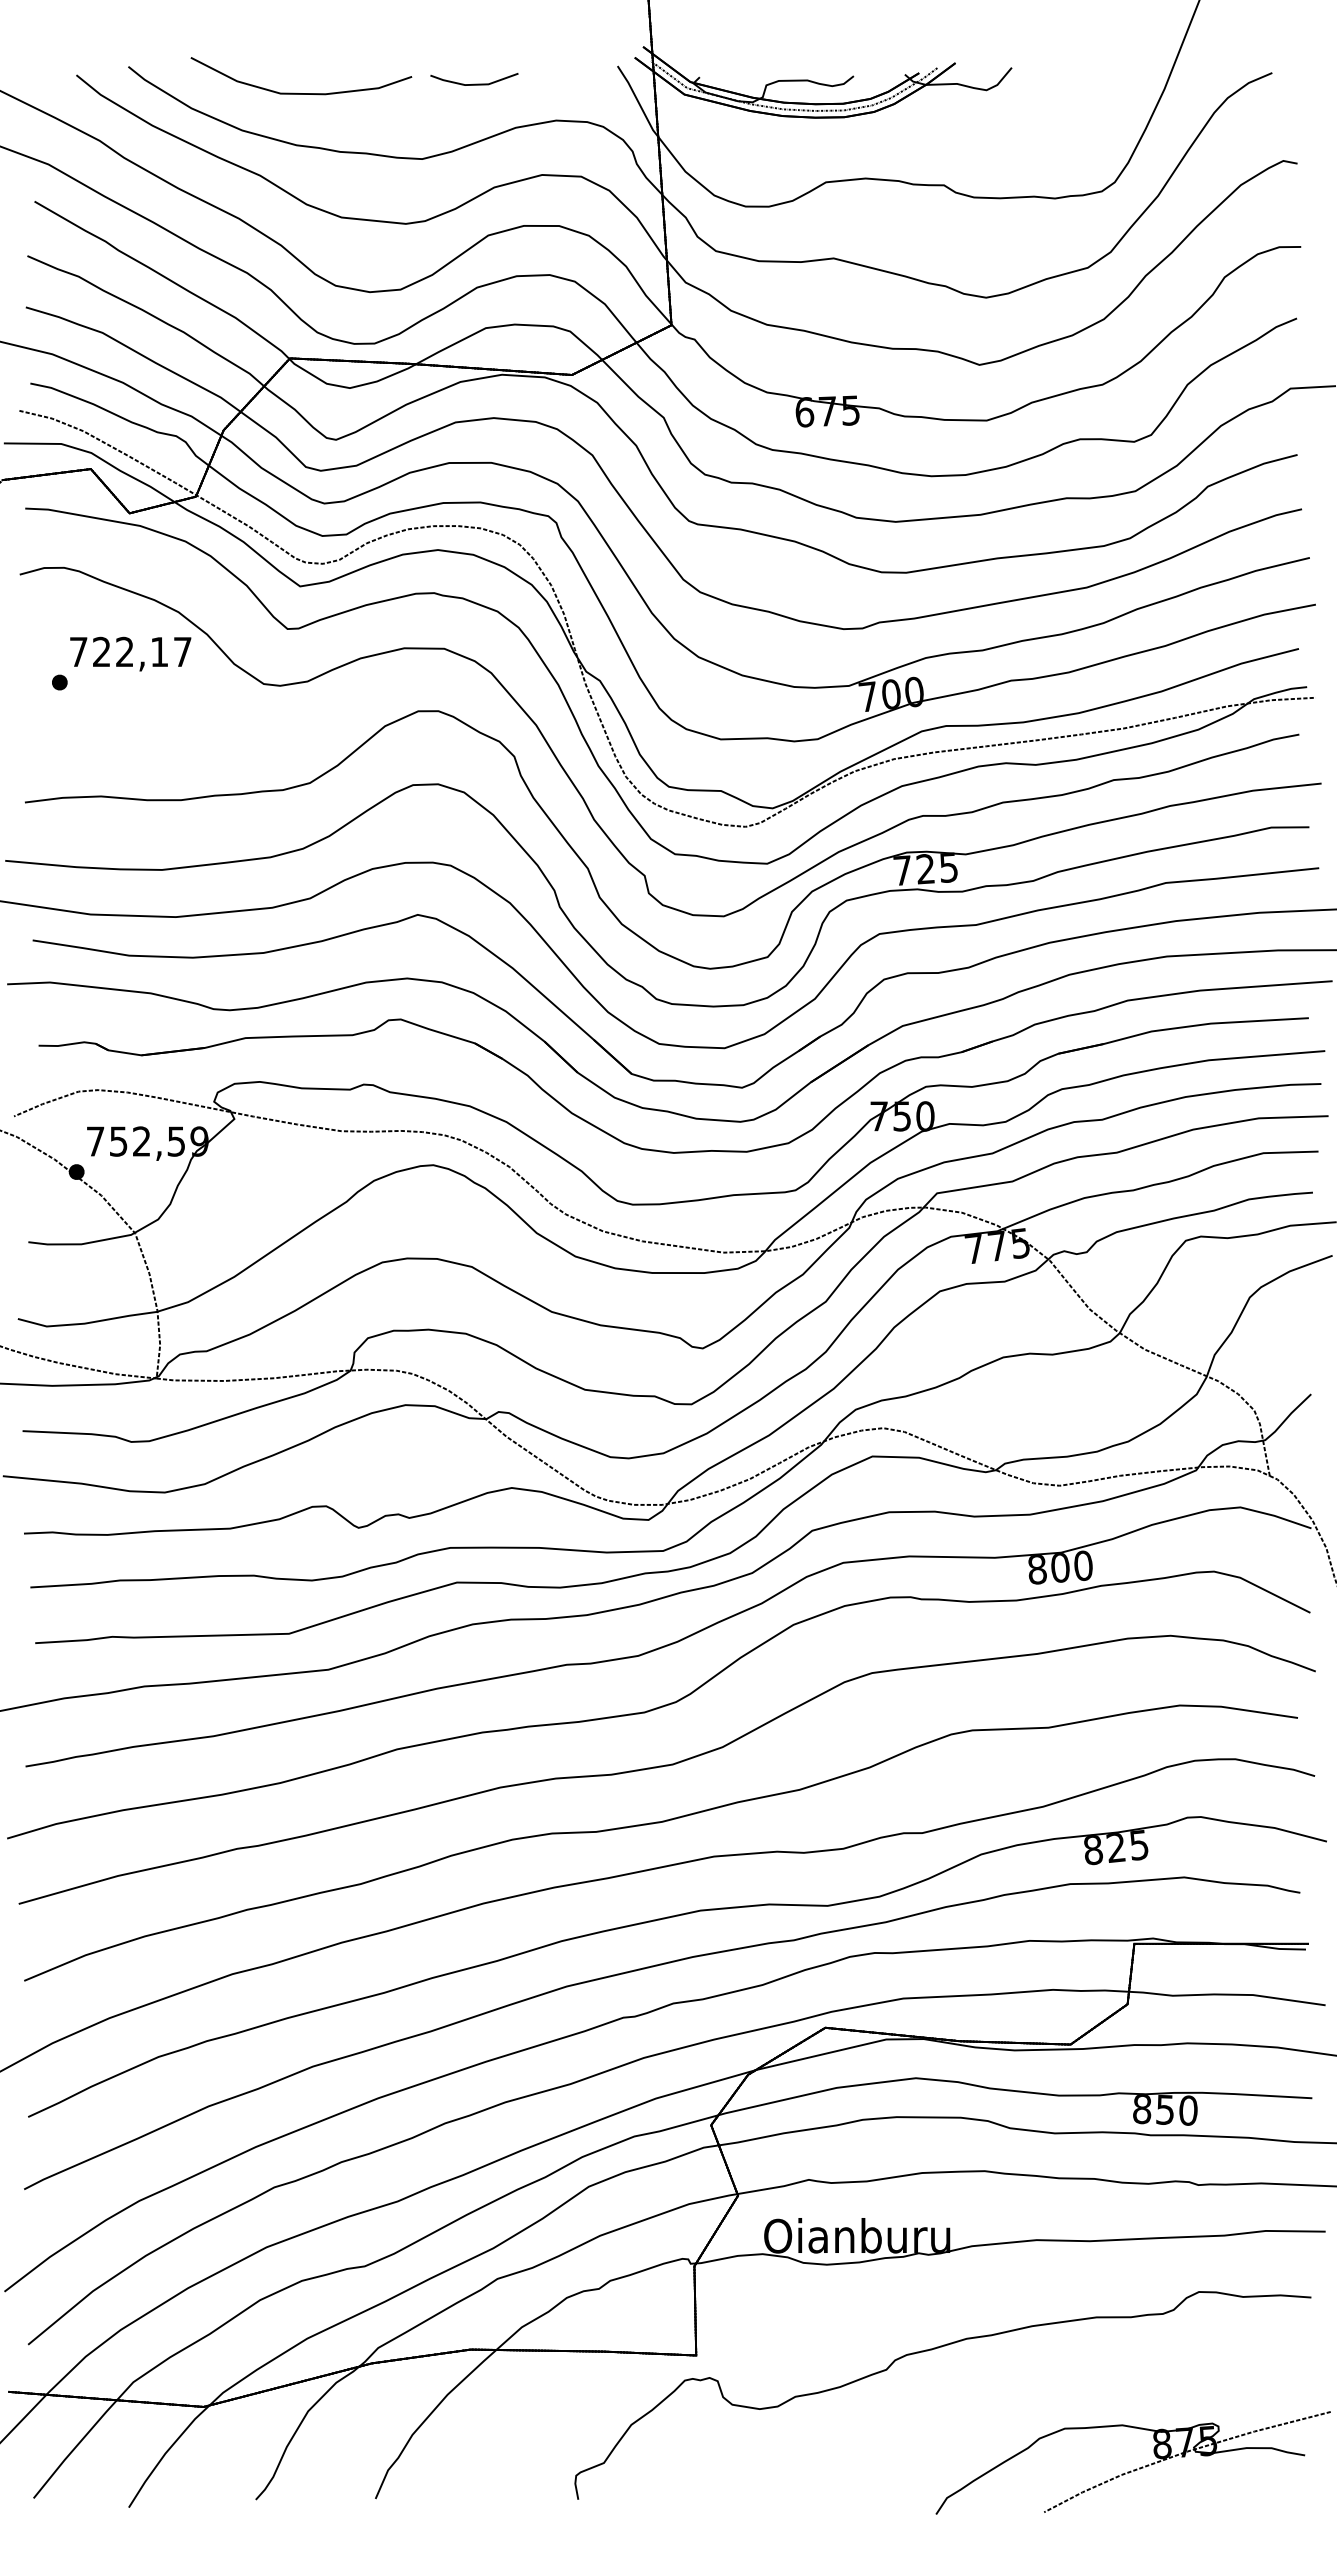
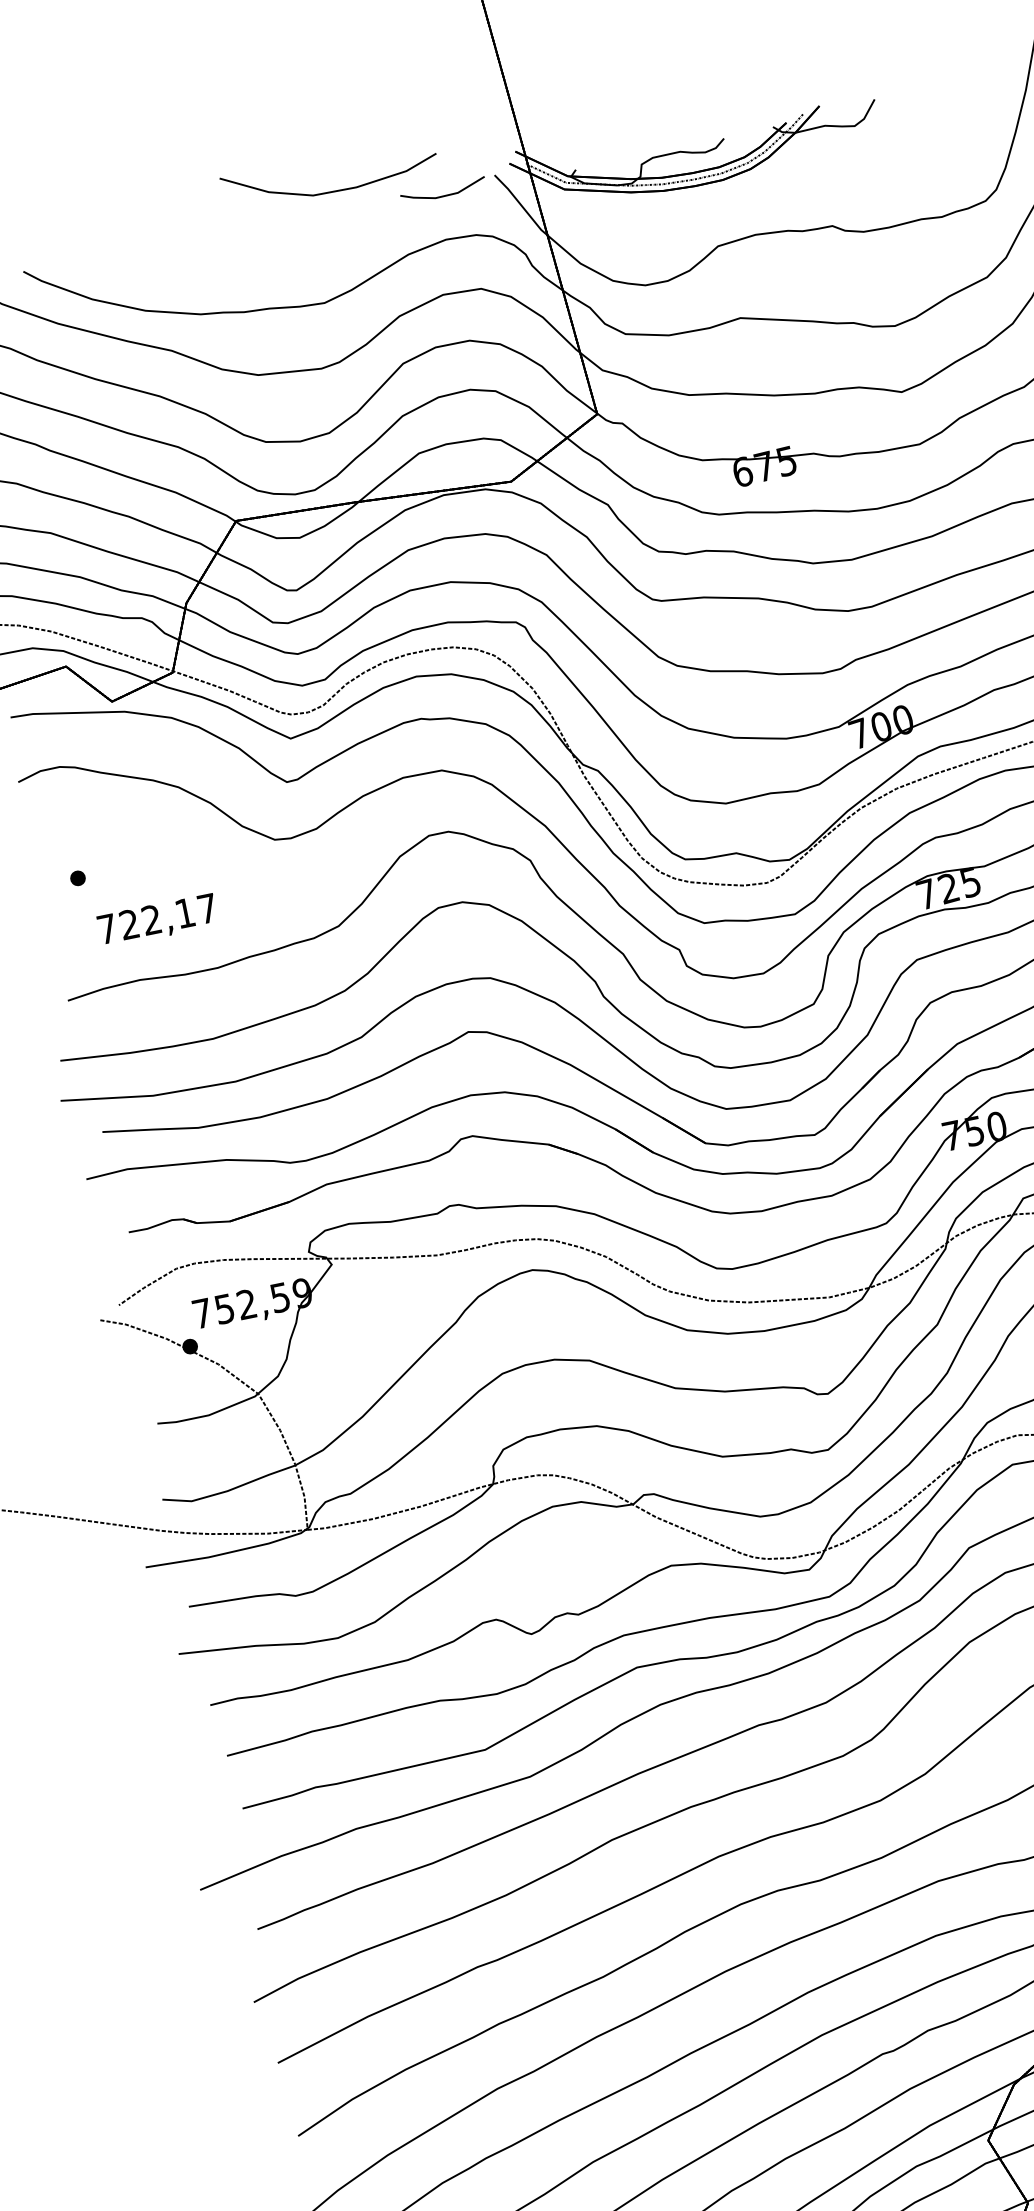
line: (474, 83) -> (444, 194), moved
curve: (301, 93) -> (333, 191), moved
text: (130, 653) -> (157, 920), moved

